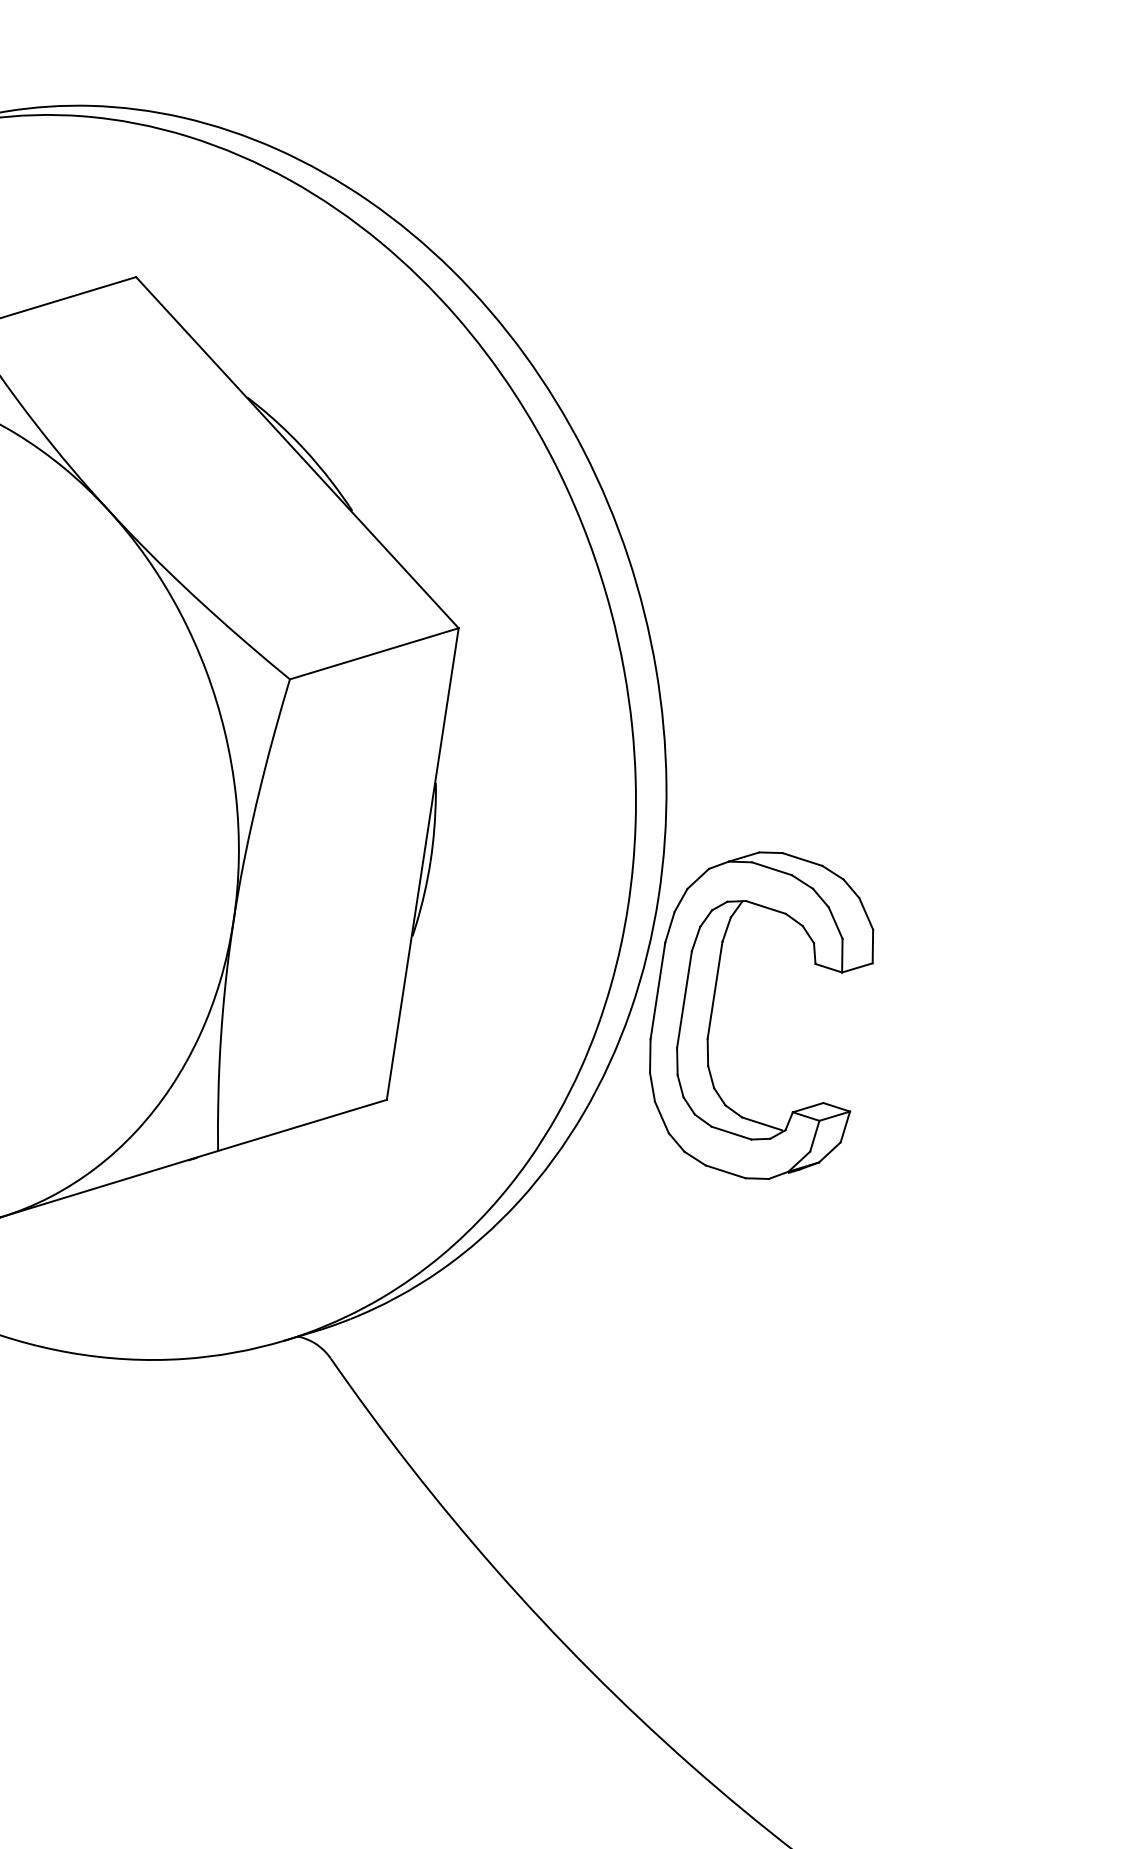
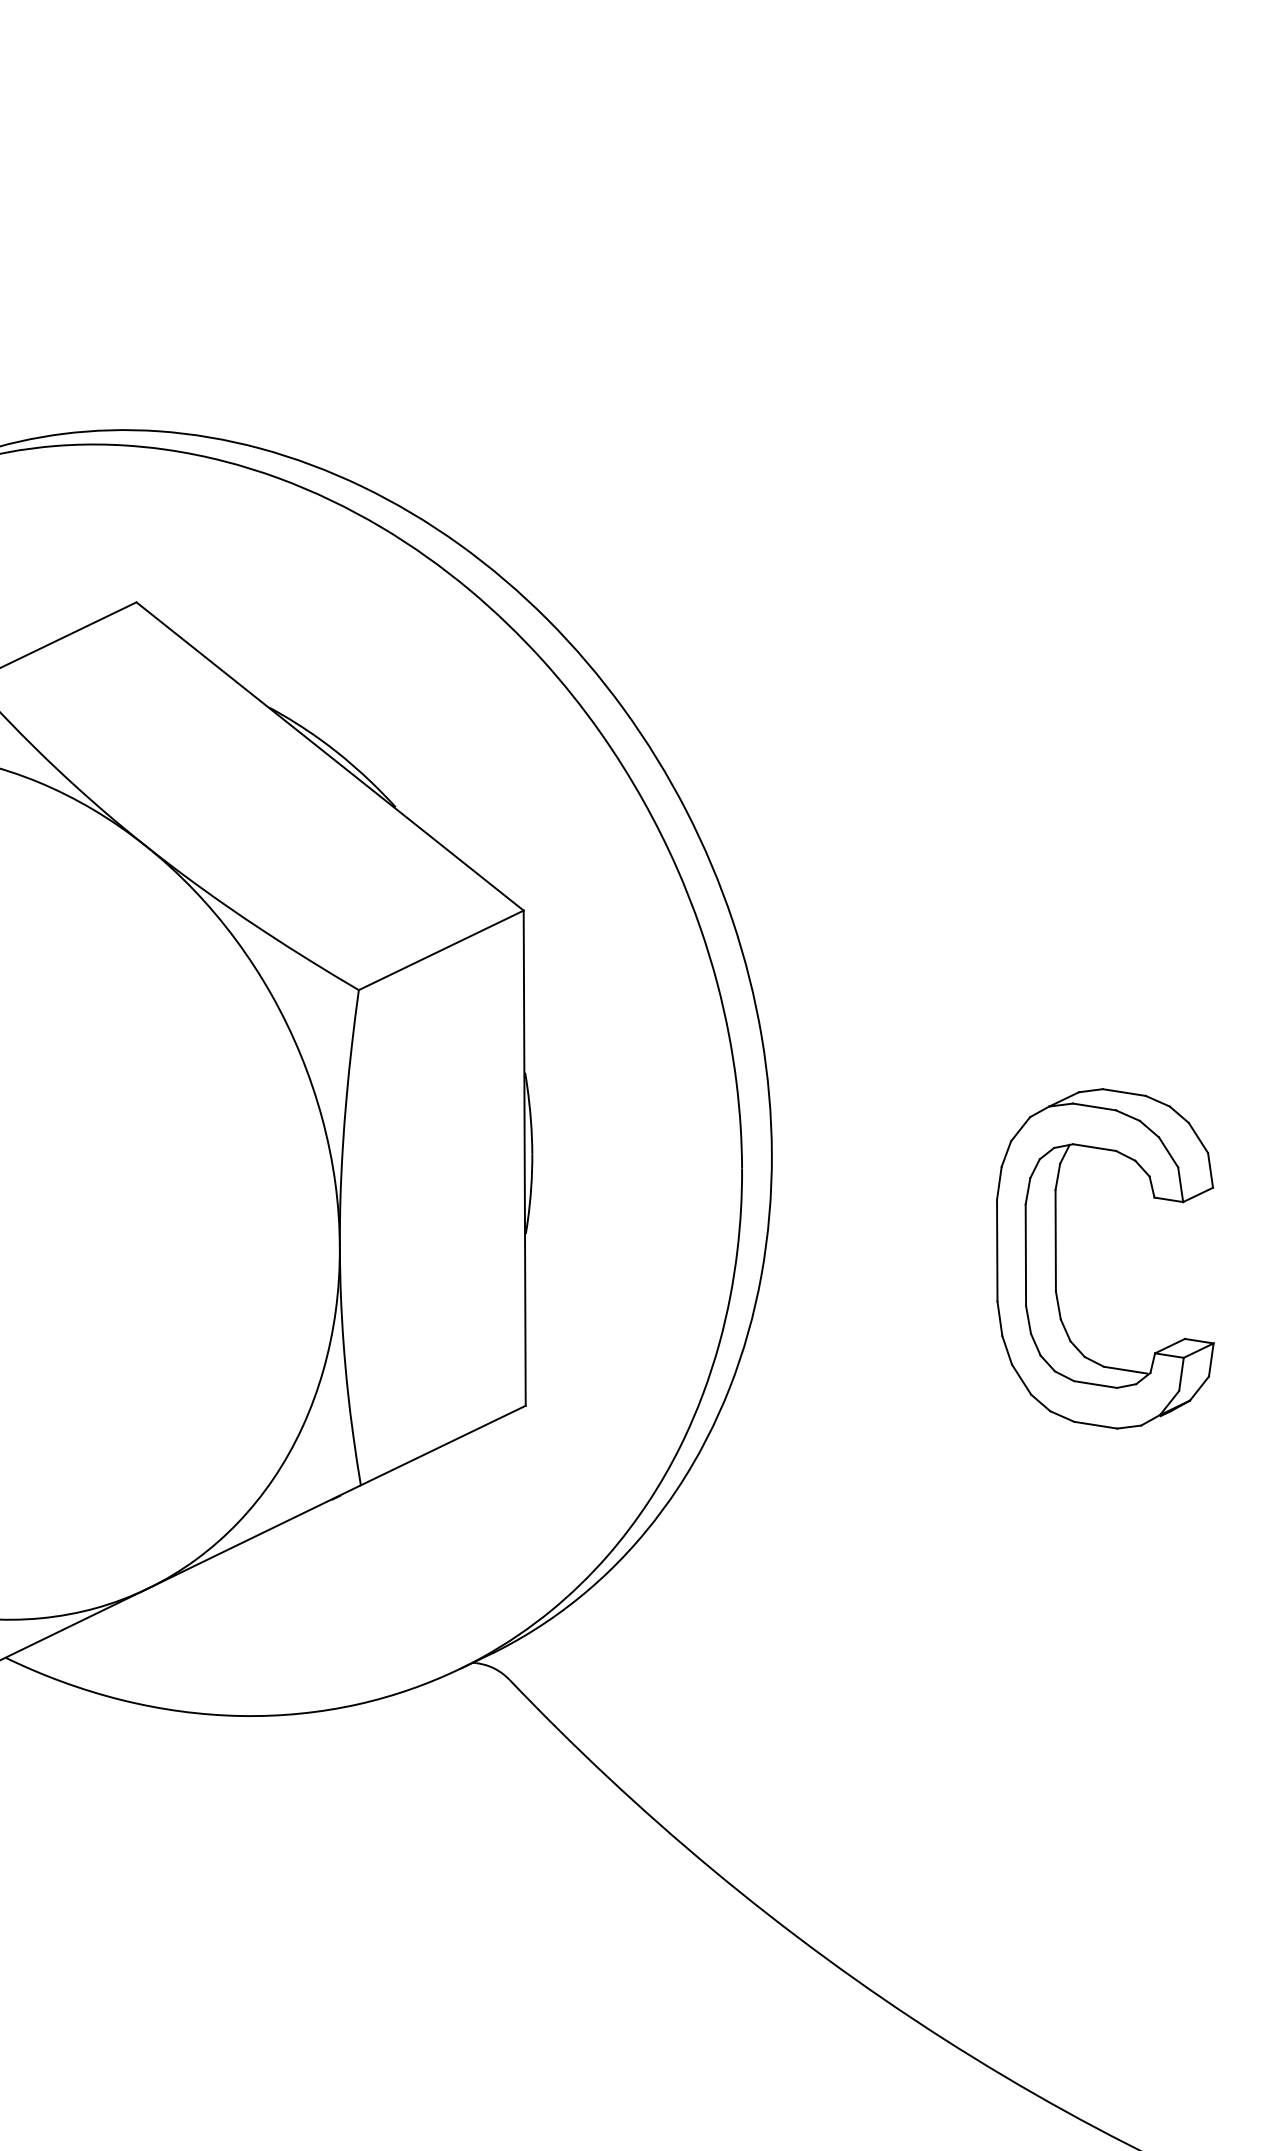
part: (713, 1007) -> (1056, 1258), moved

